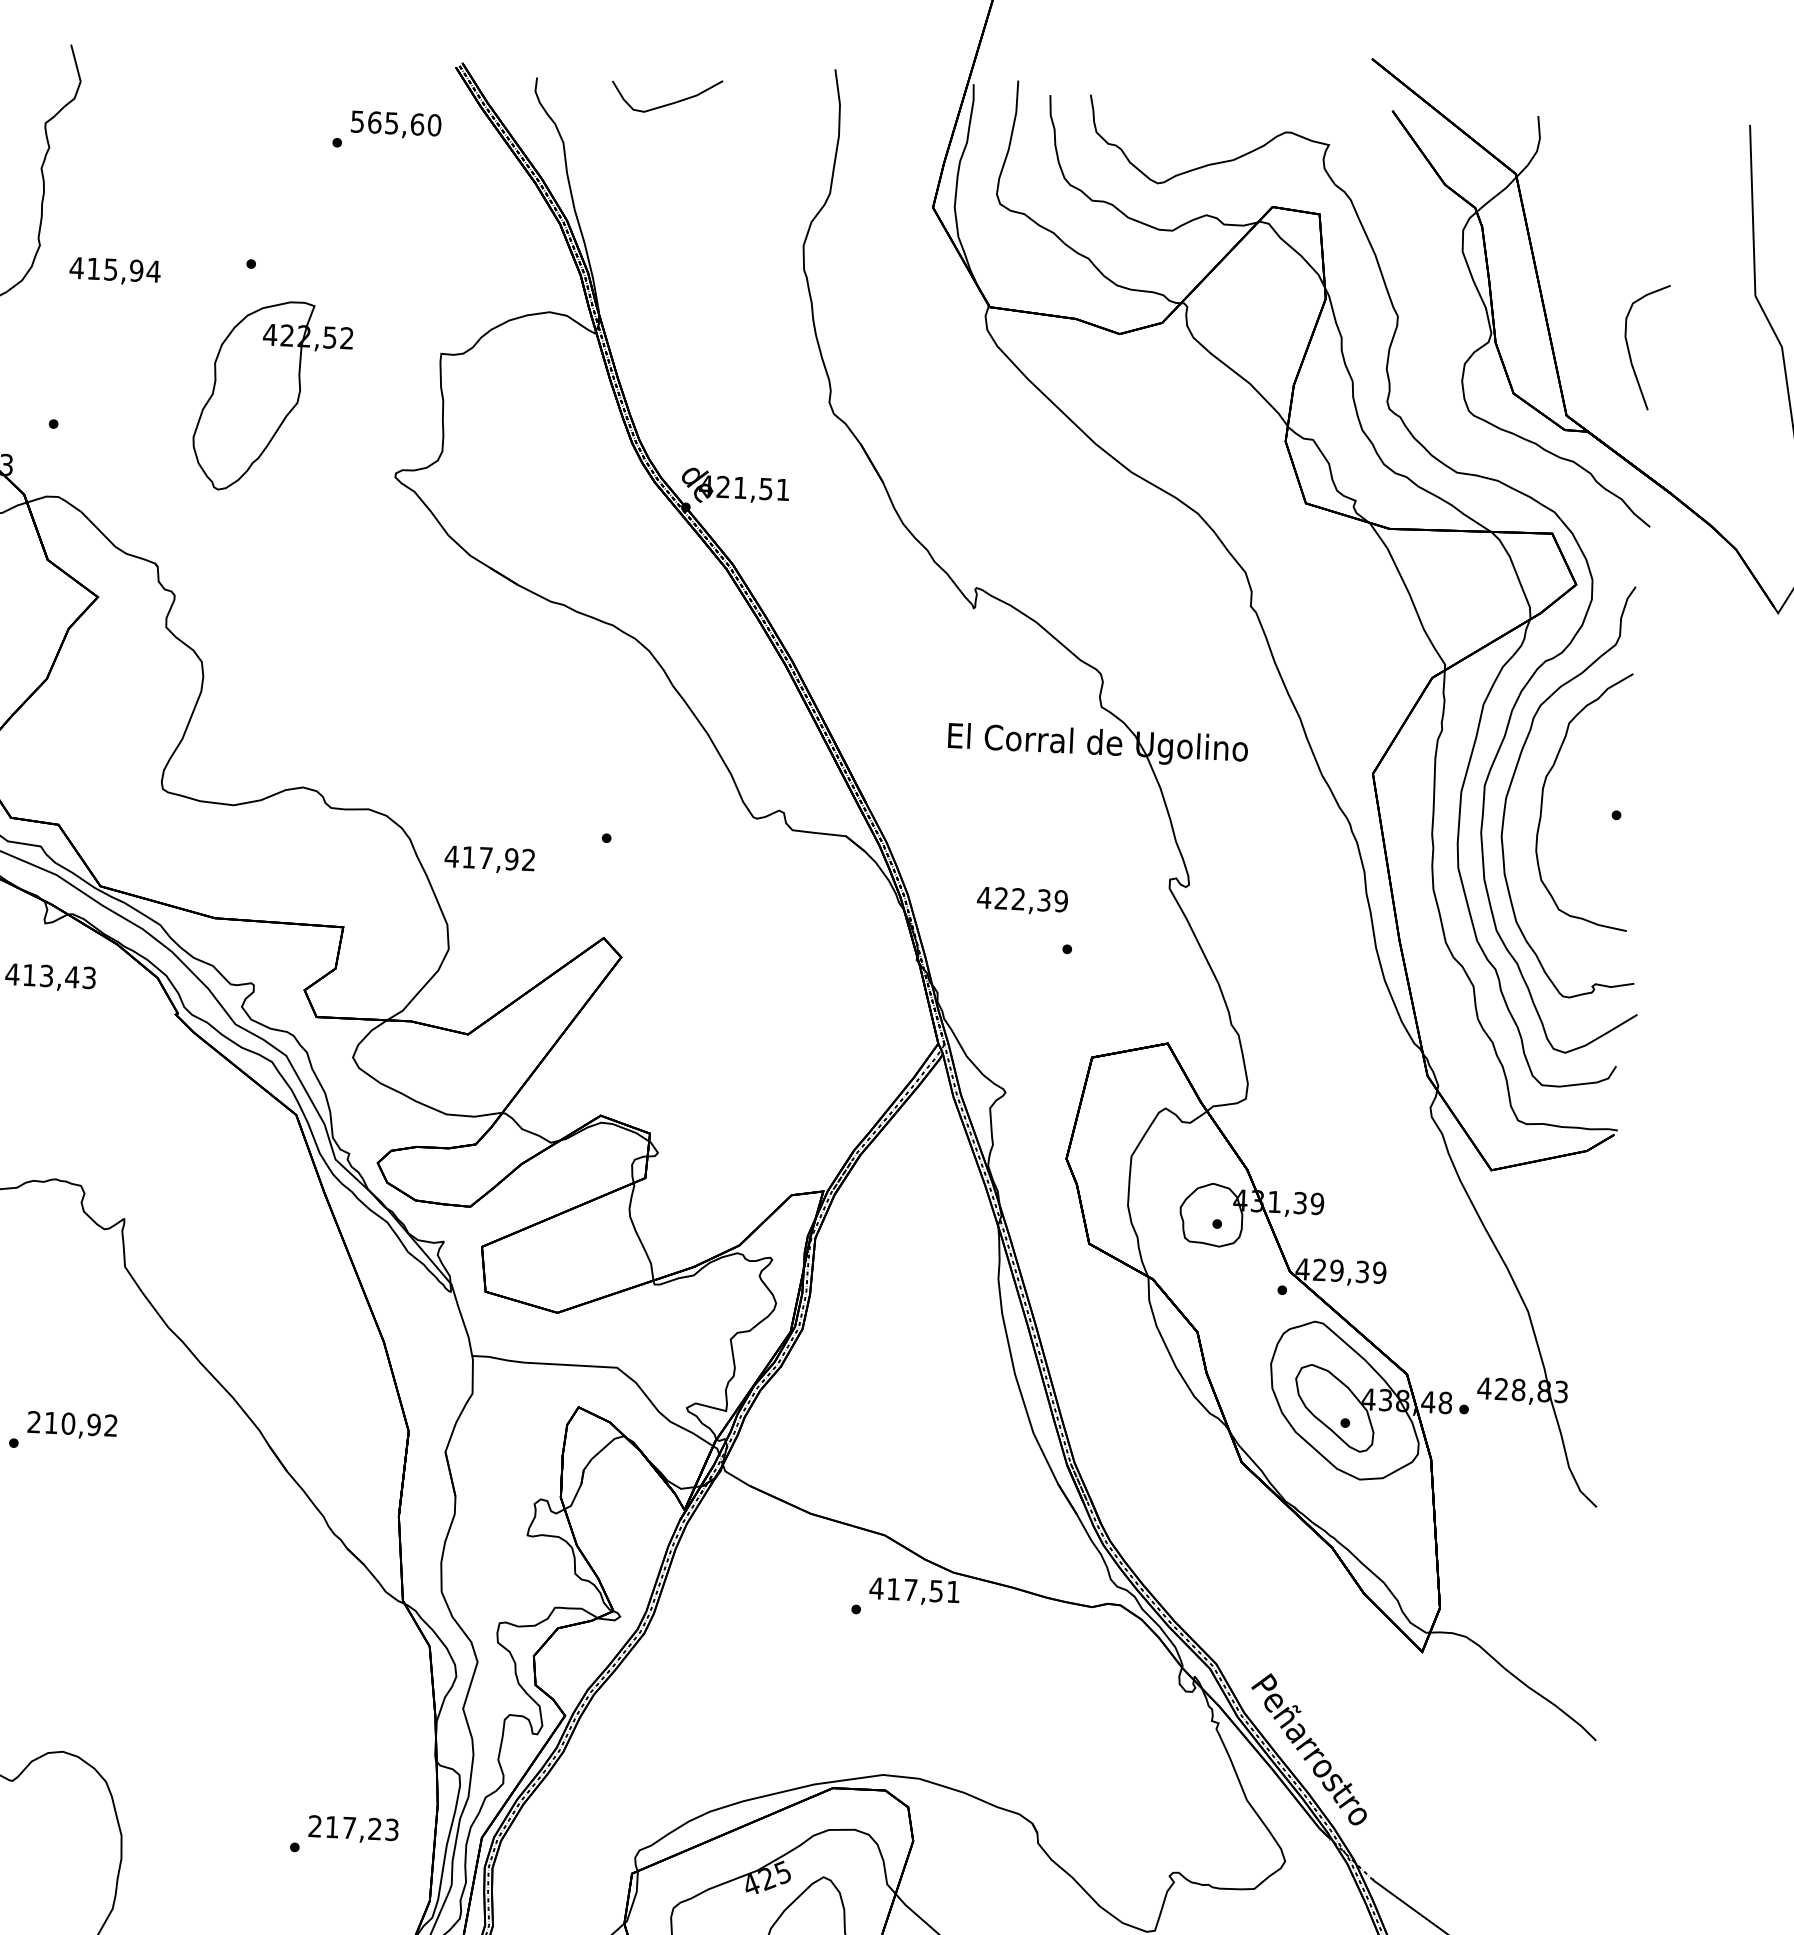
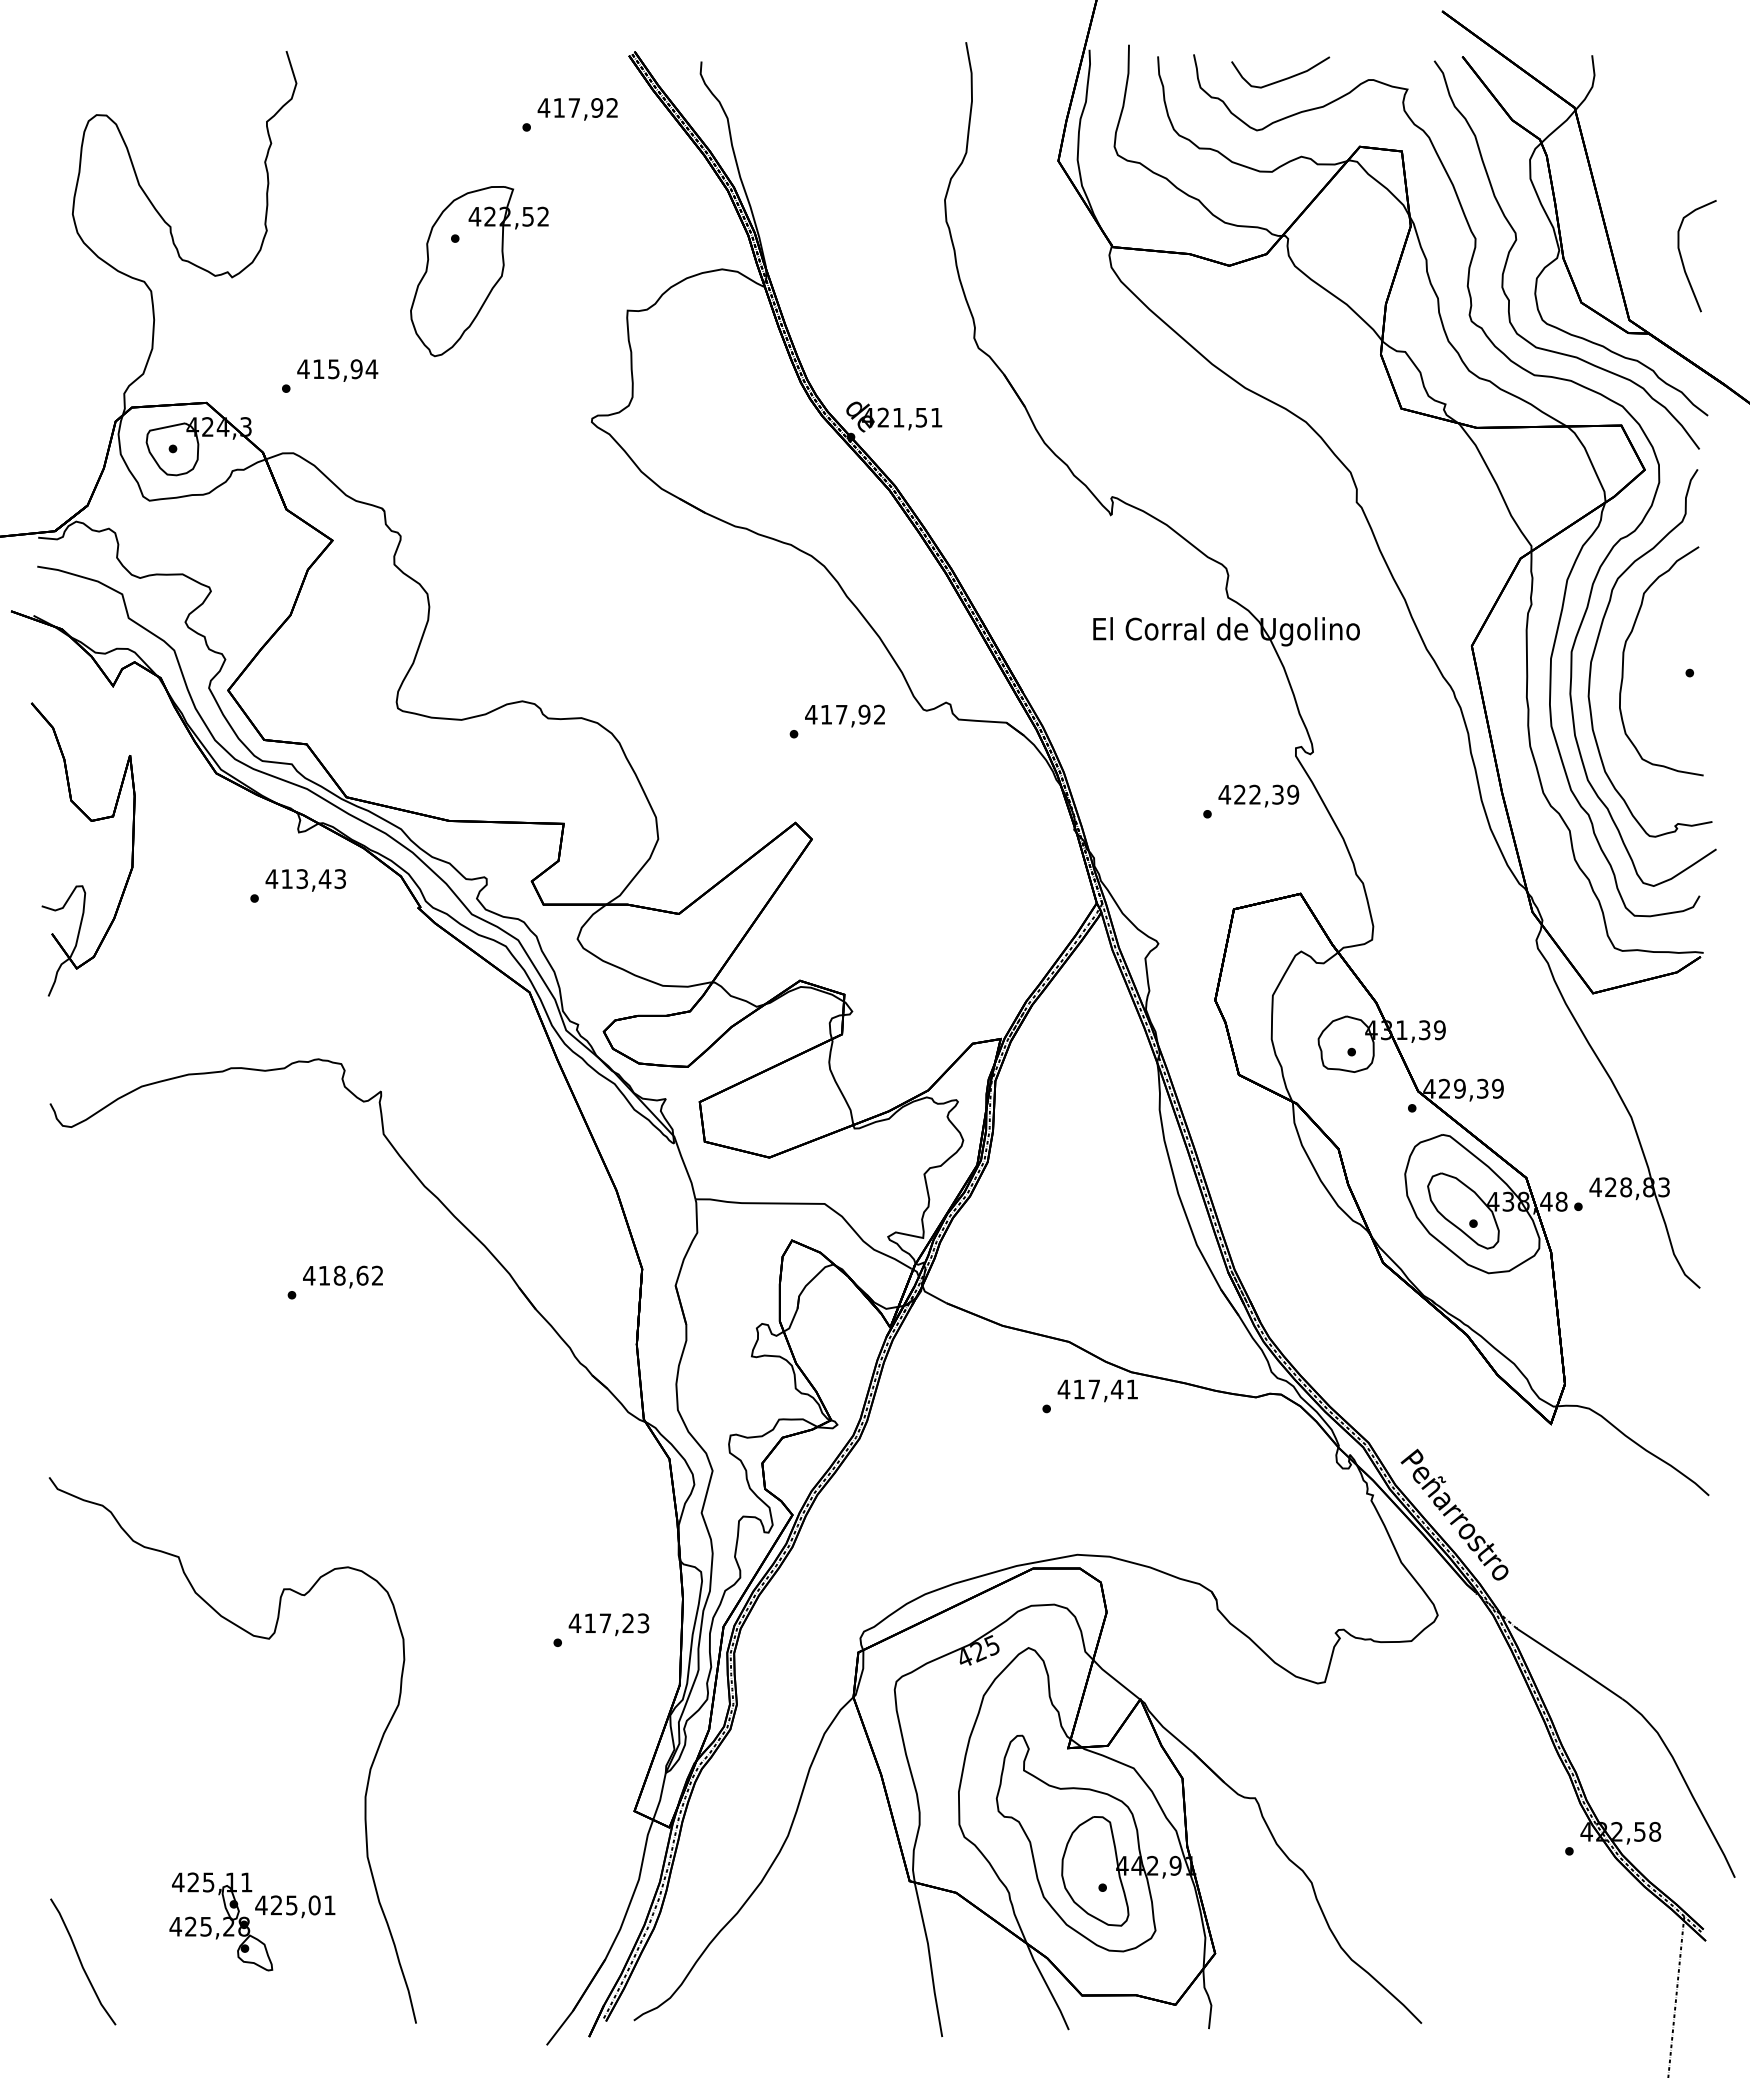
curve: (669, 102) -> (1283, 78), moved
text: (395, 122) -> (577, 107), 565,60 -> 417,92
text: (114, 271) -> (337, 370), moved
curve: (1444, 319) -> (1517, 239), added
part: (272, 396) -> (479, 271), moved
text: (489, 859) -> (844, 715), moved
text: (1022, 900) -> (1258, 795), moved
text: (63, 1423) -> (335, 1275), 210,92 -> 418,62
text: (935, 1591) -> (1116, 1389), 417,51 -> 417,41
text: (314, 1825) -> (574, 1622), 217,23 -> 417,23

